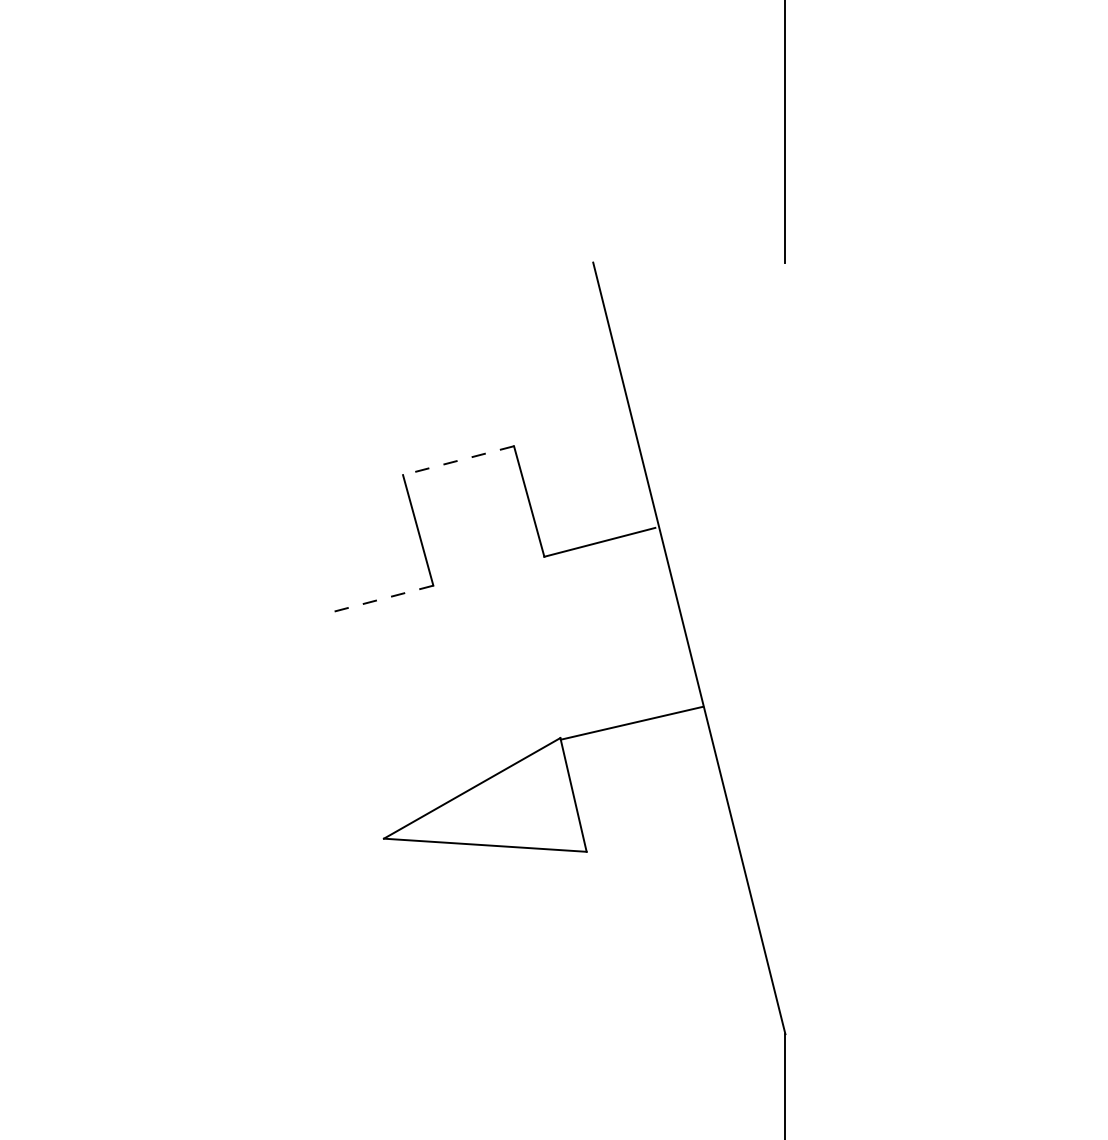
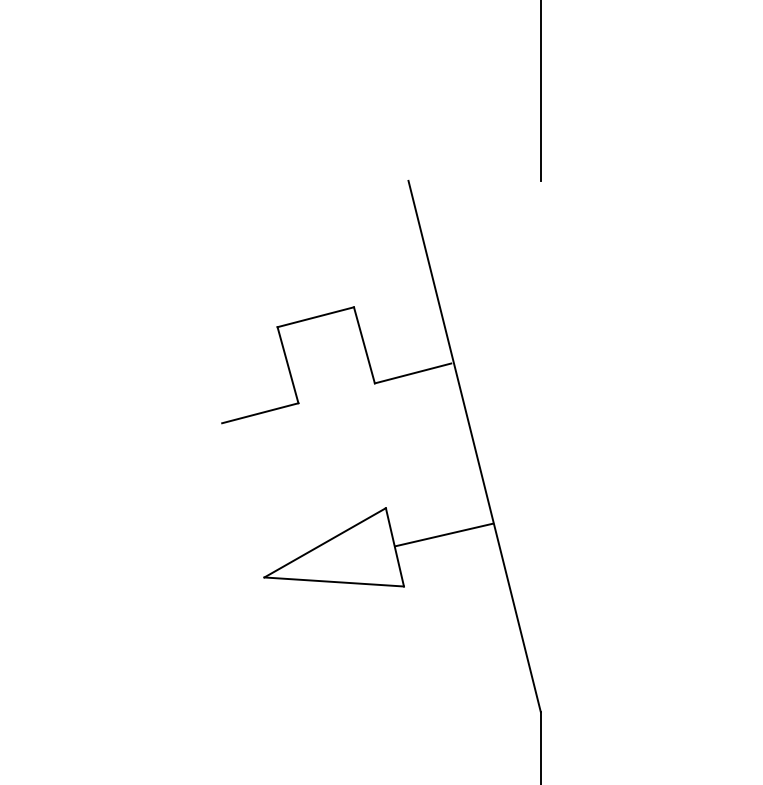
line: (458, 461) -> (315, 317), dashed -> solid
line: (376, 600) -> (259, 413), dashed -> solid
line: (632, 722) -> (444, 534), moved

